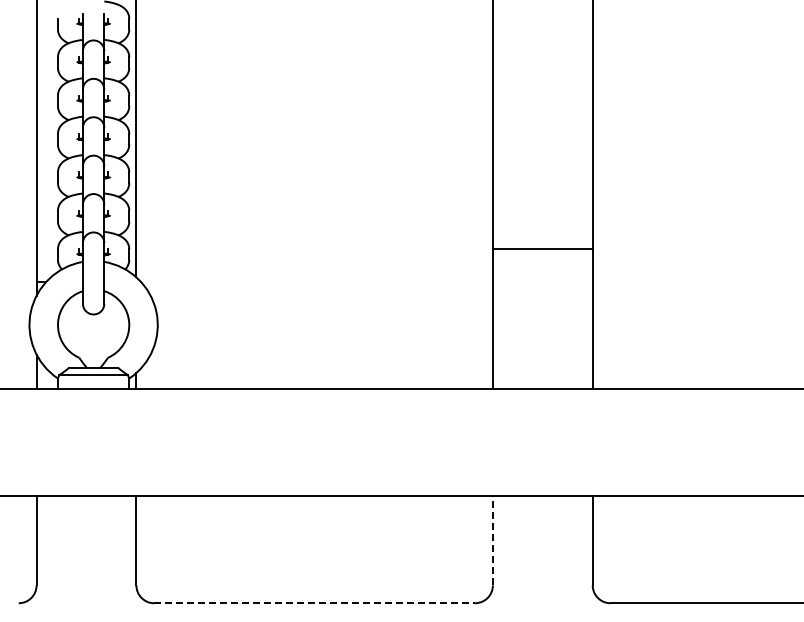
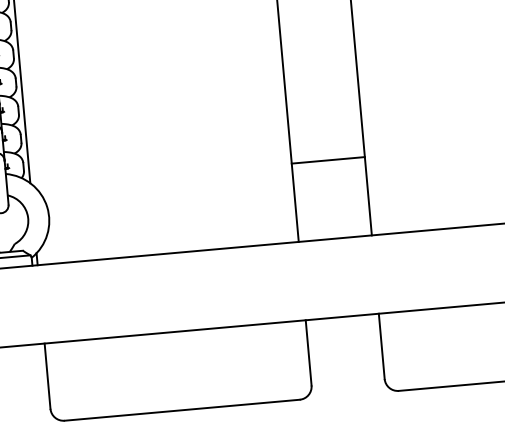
line: (542, 249) -> (328, 160), moved
line: (492, 540) -> (308, 352), dashed -> solid
line: (315, 603) -> (182, 410), dashed -> solid

